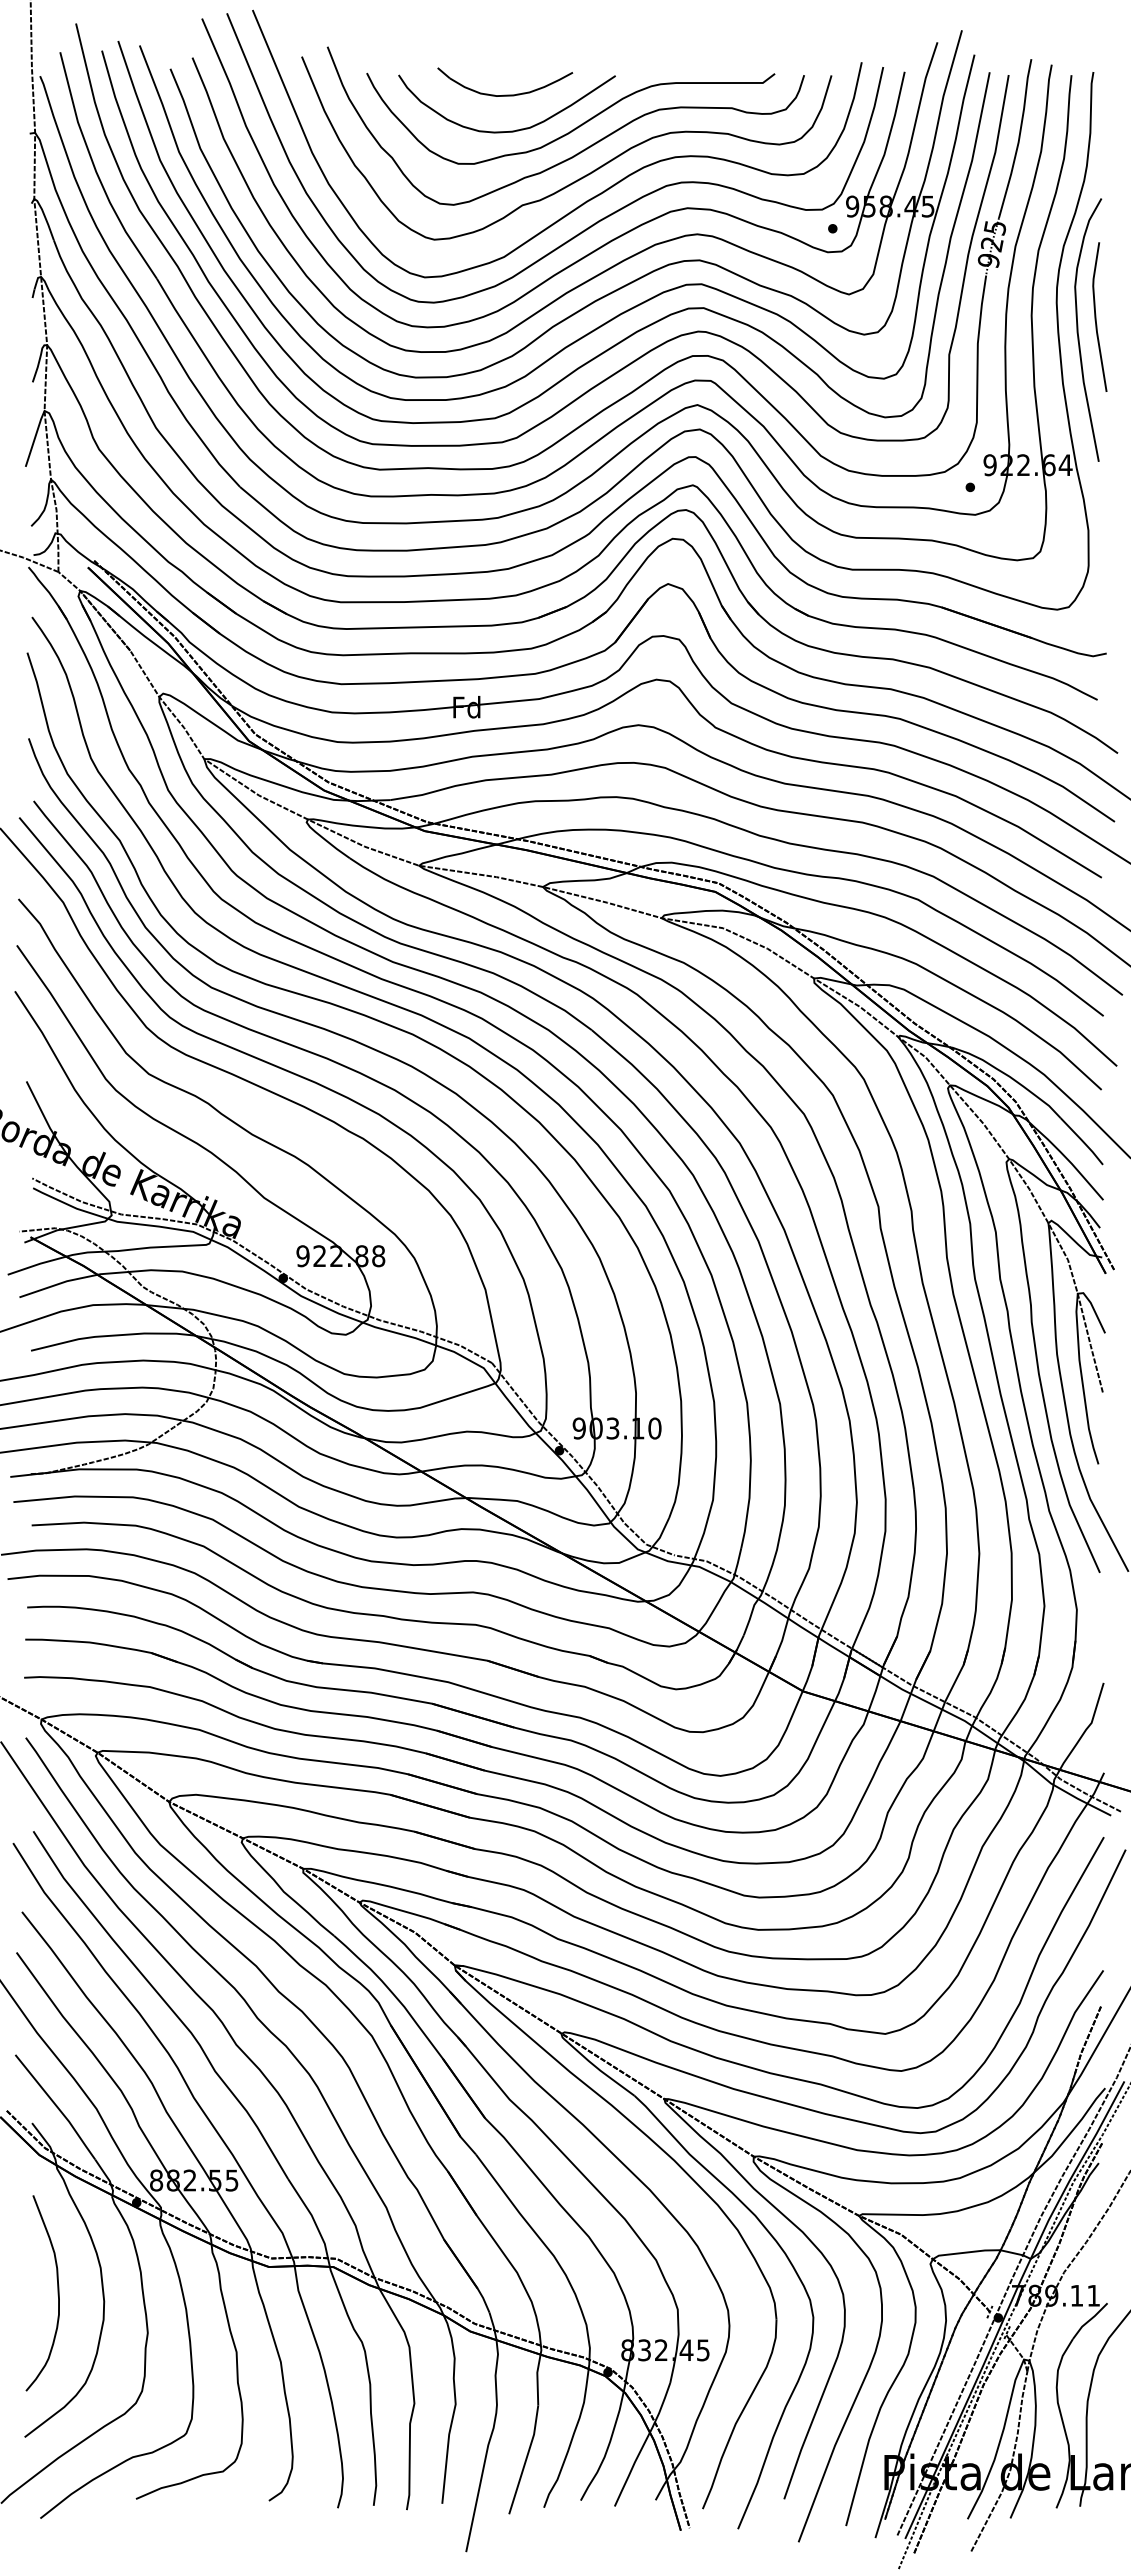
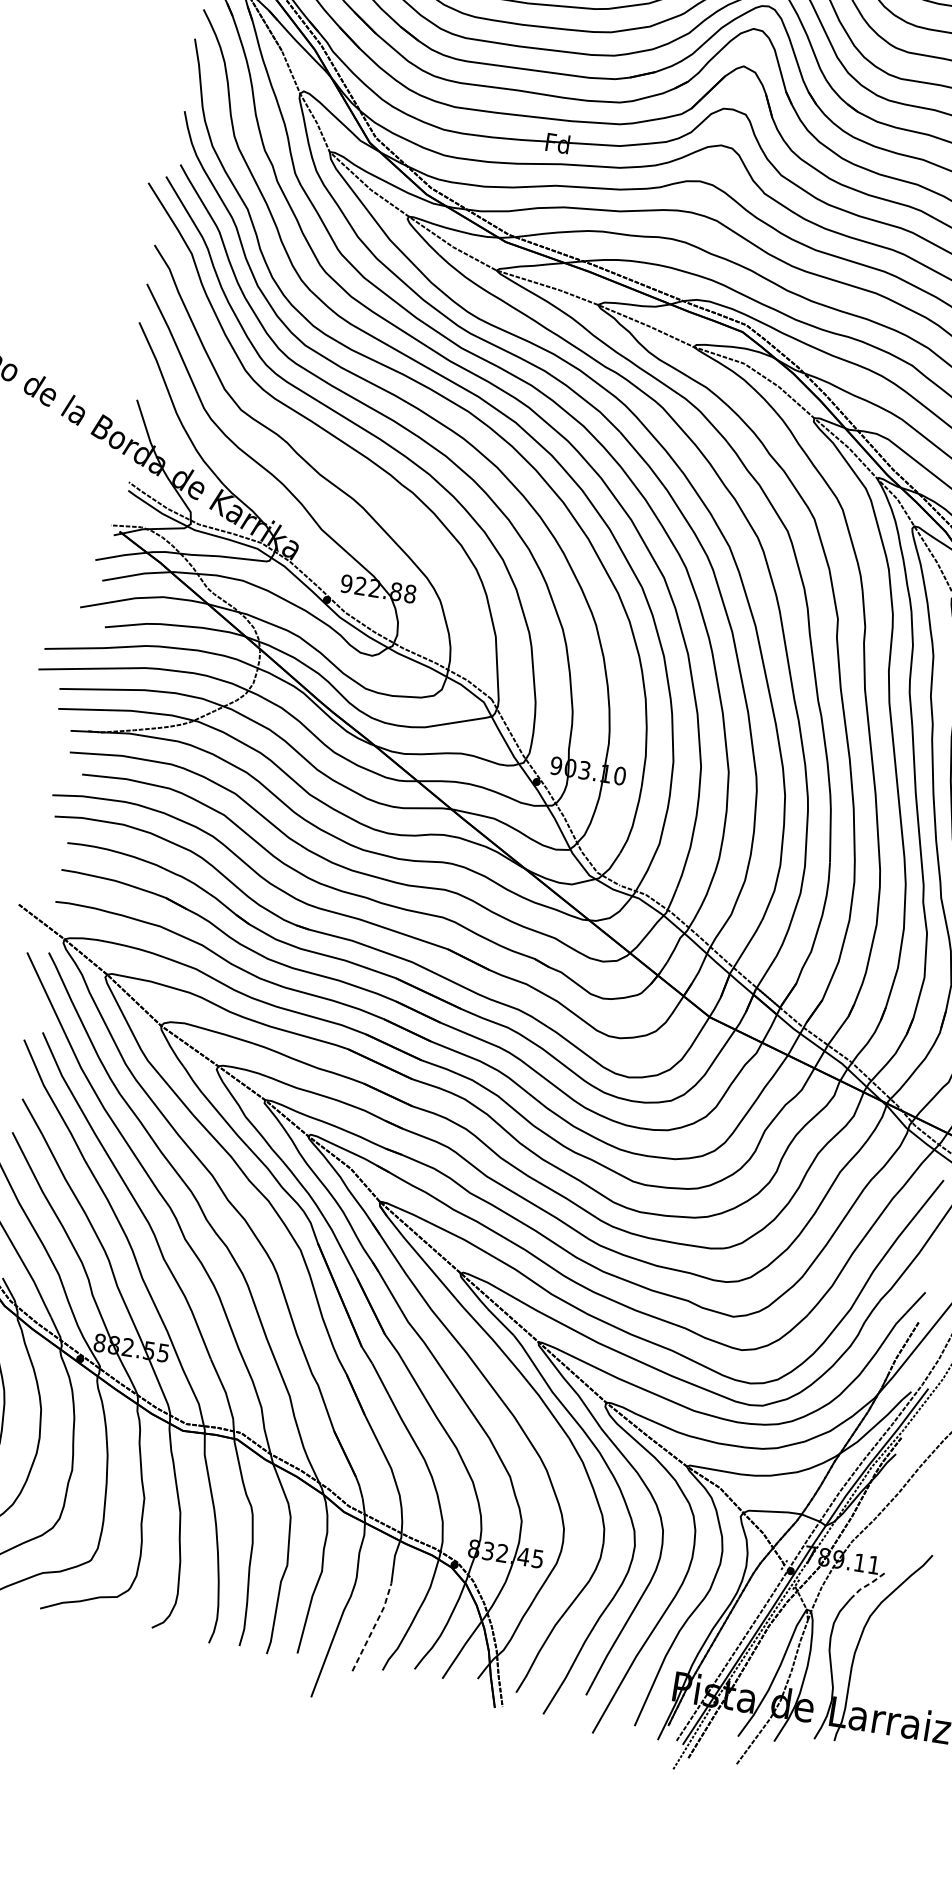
line: (1089, 2320) -> (867, 1585), solid -> dashed
line: (526, 2459) -> (374, 1627), solid -> dashed

